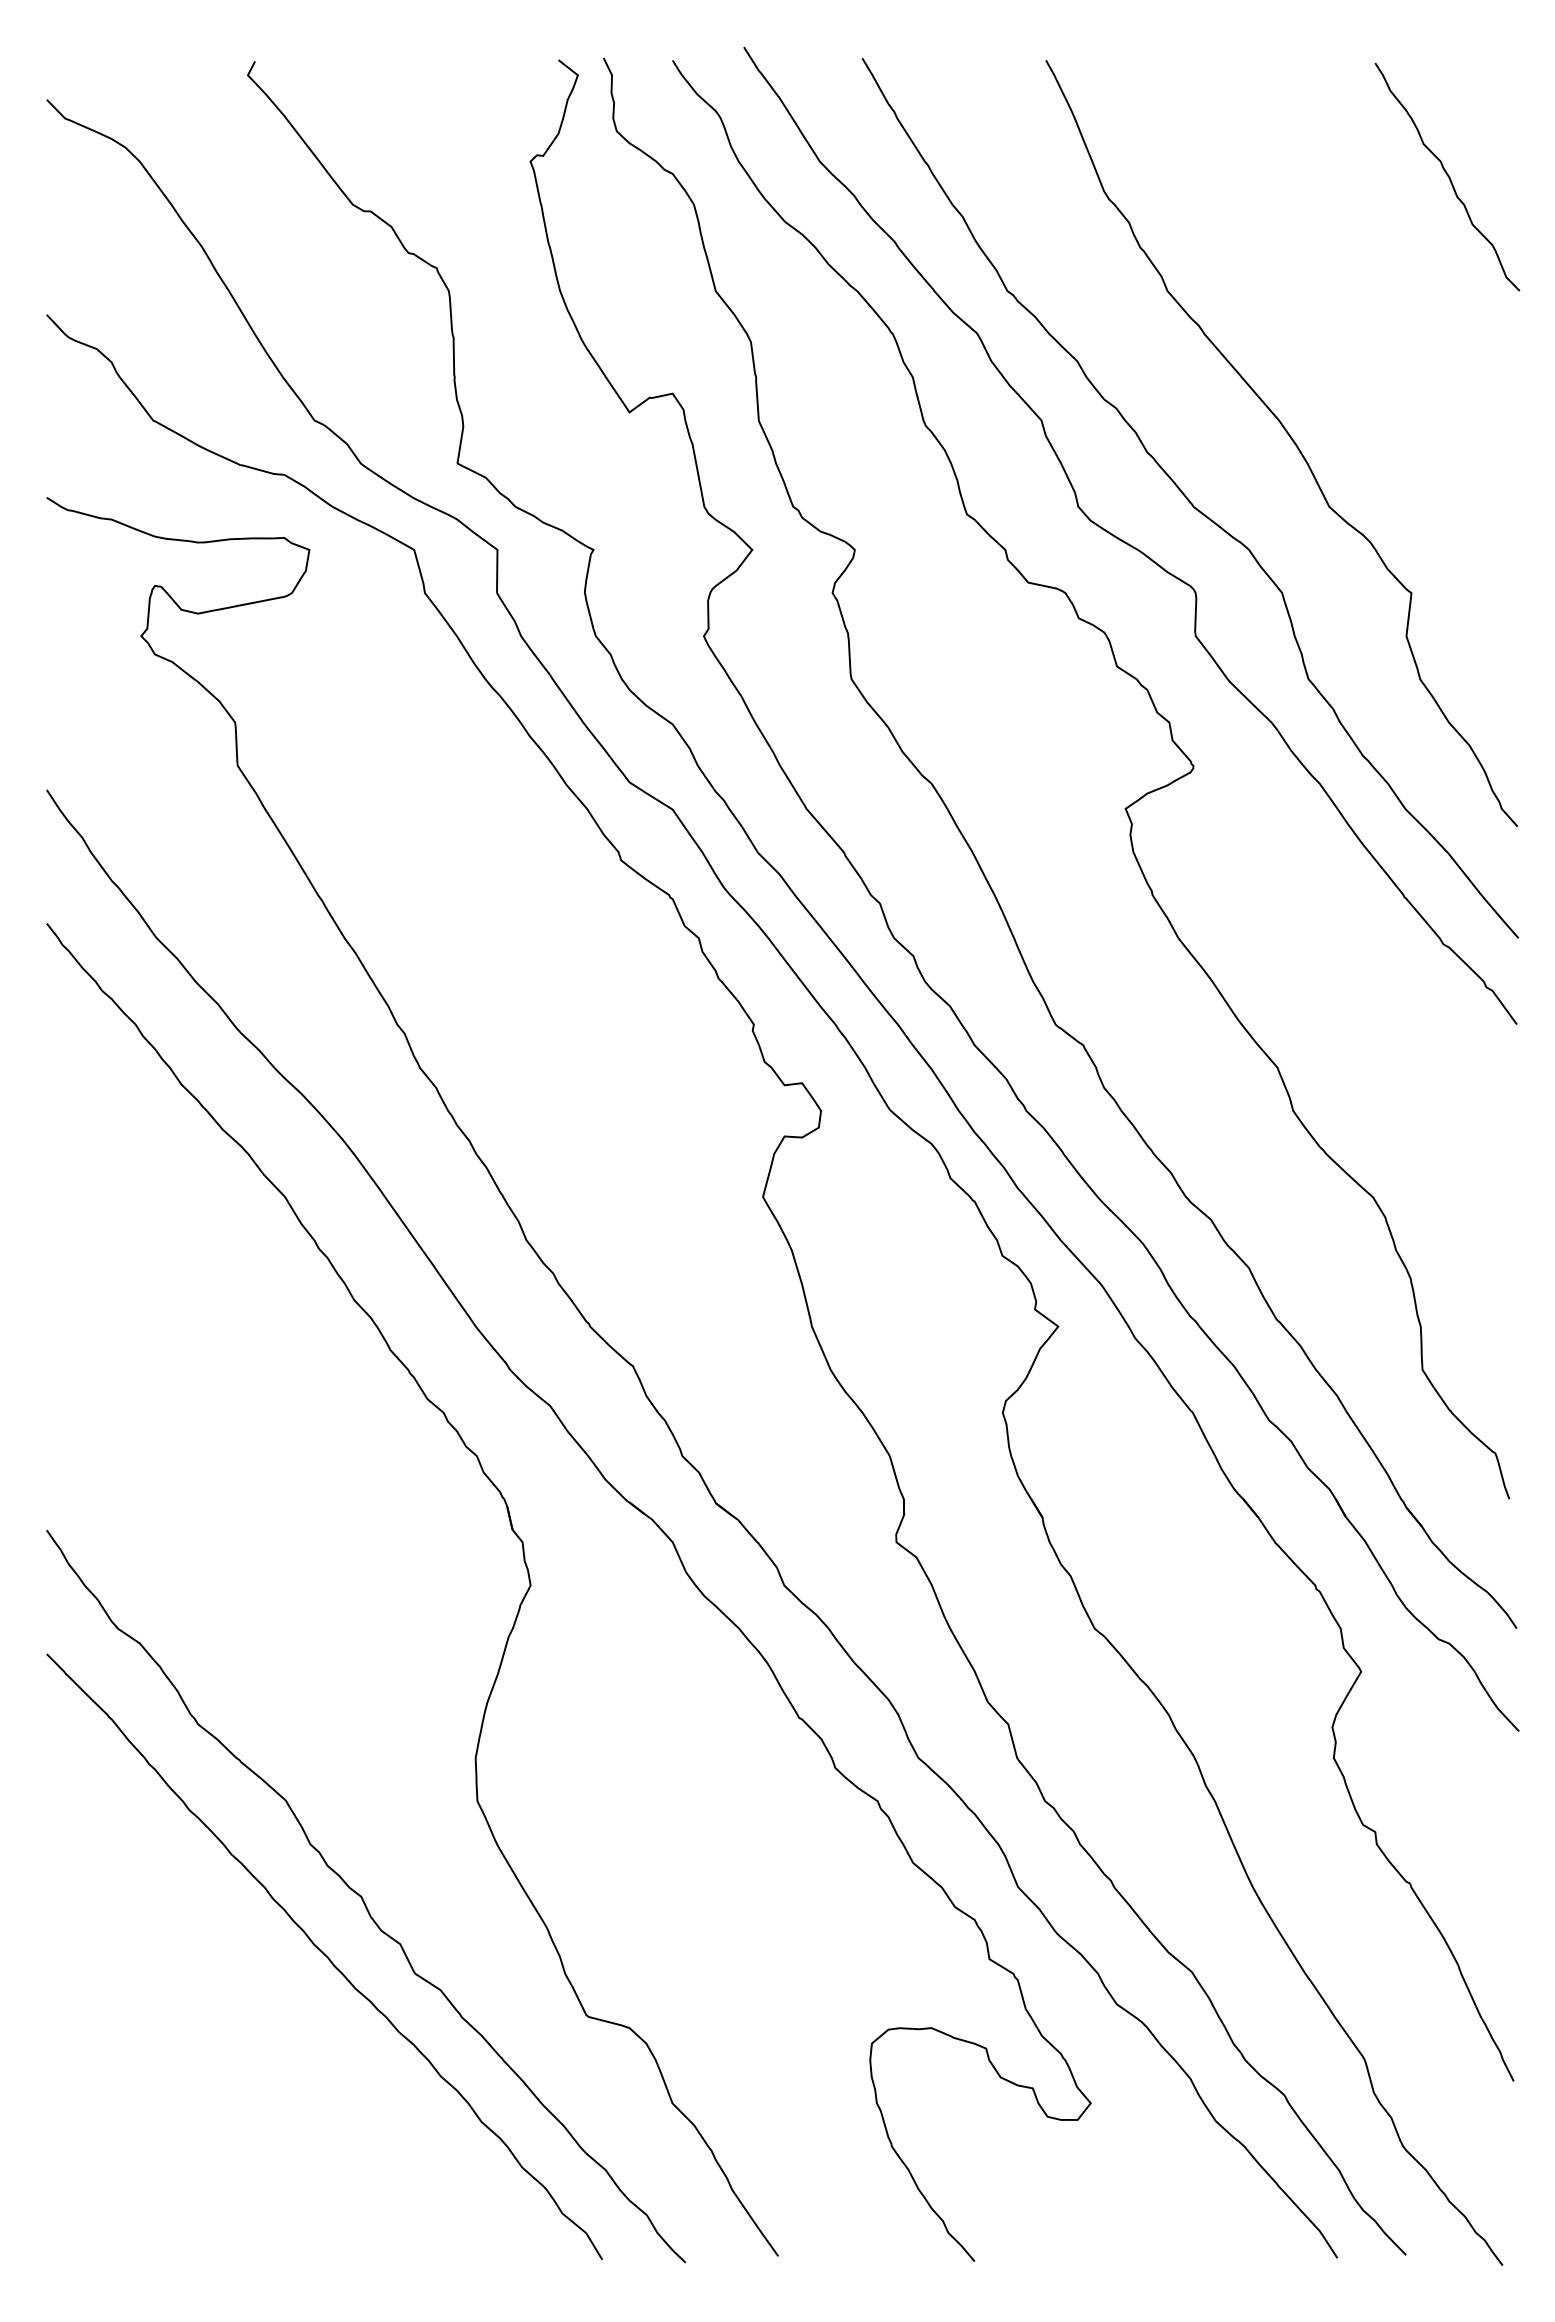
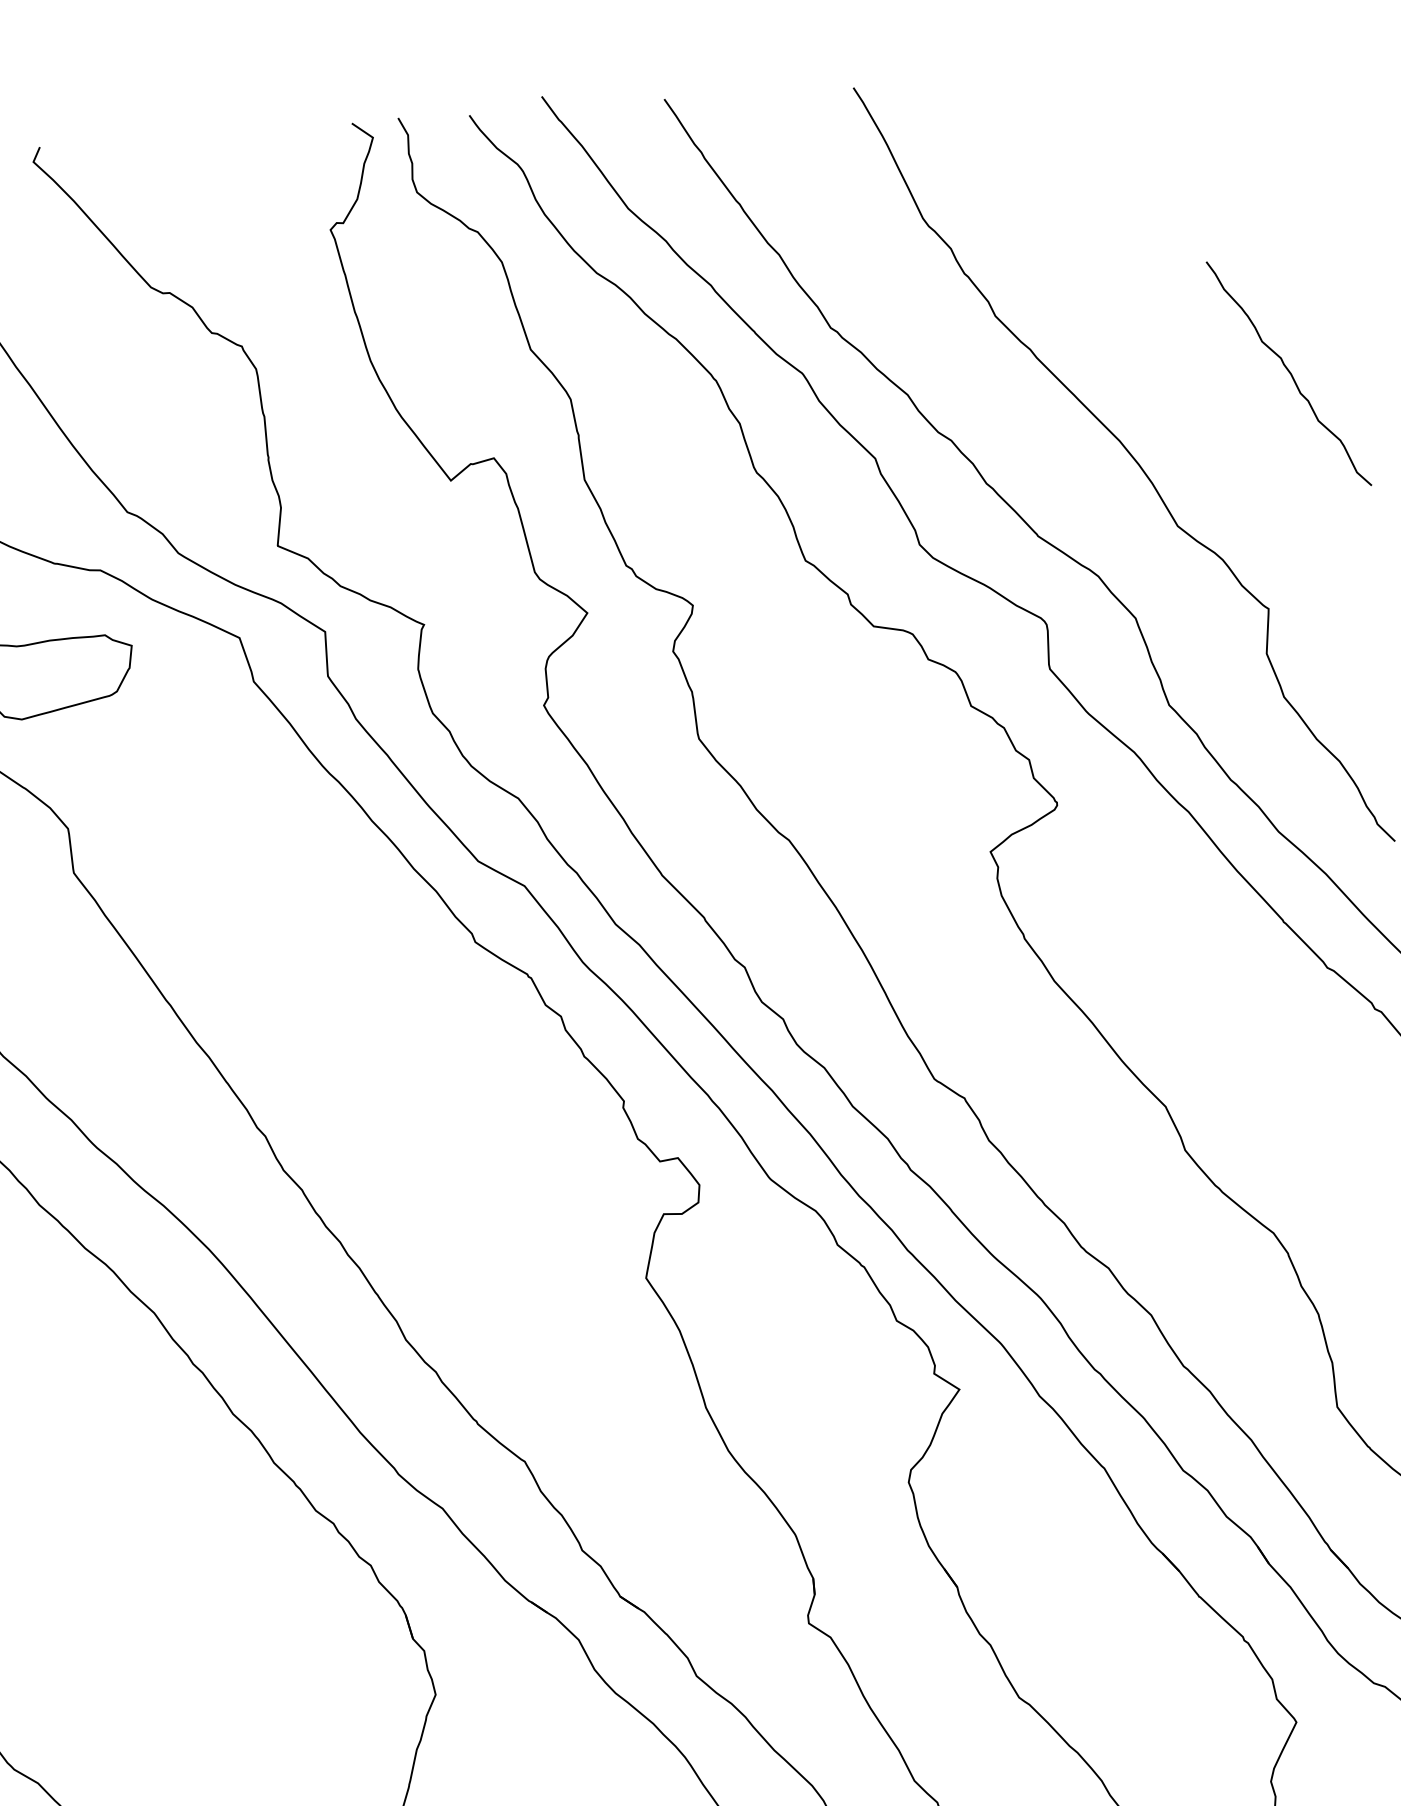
curve: (1447, 176) -> (1289, 373), moved

